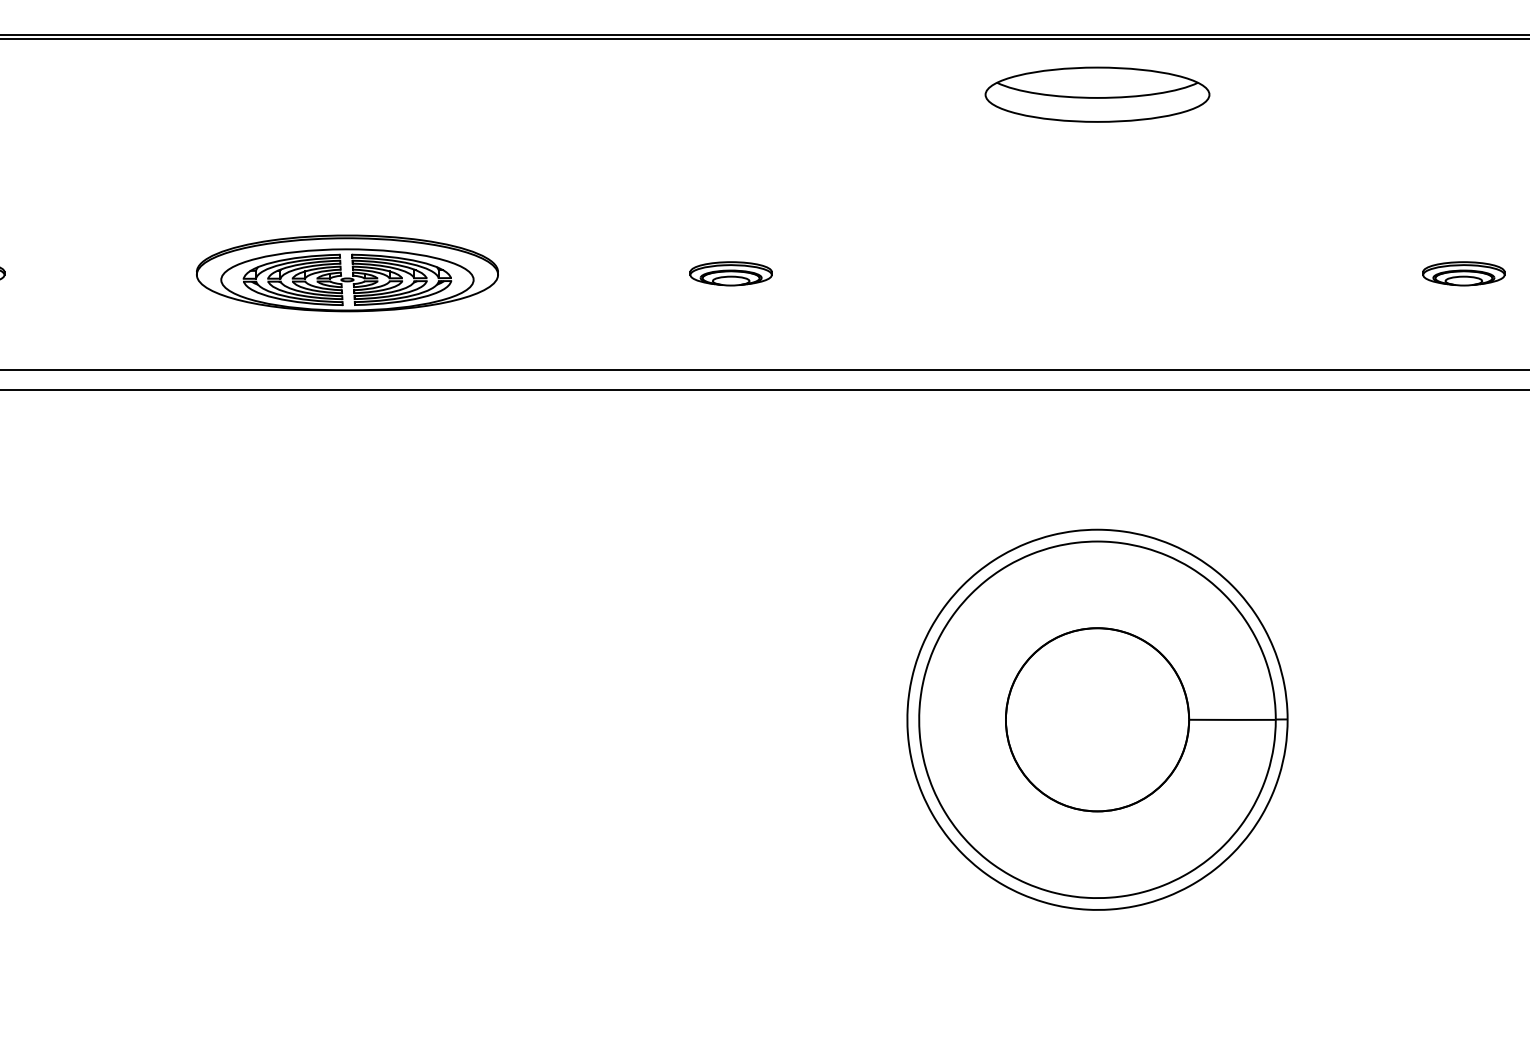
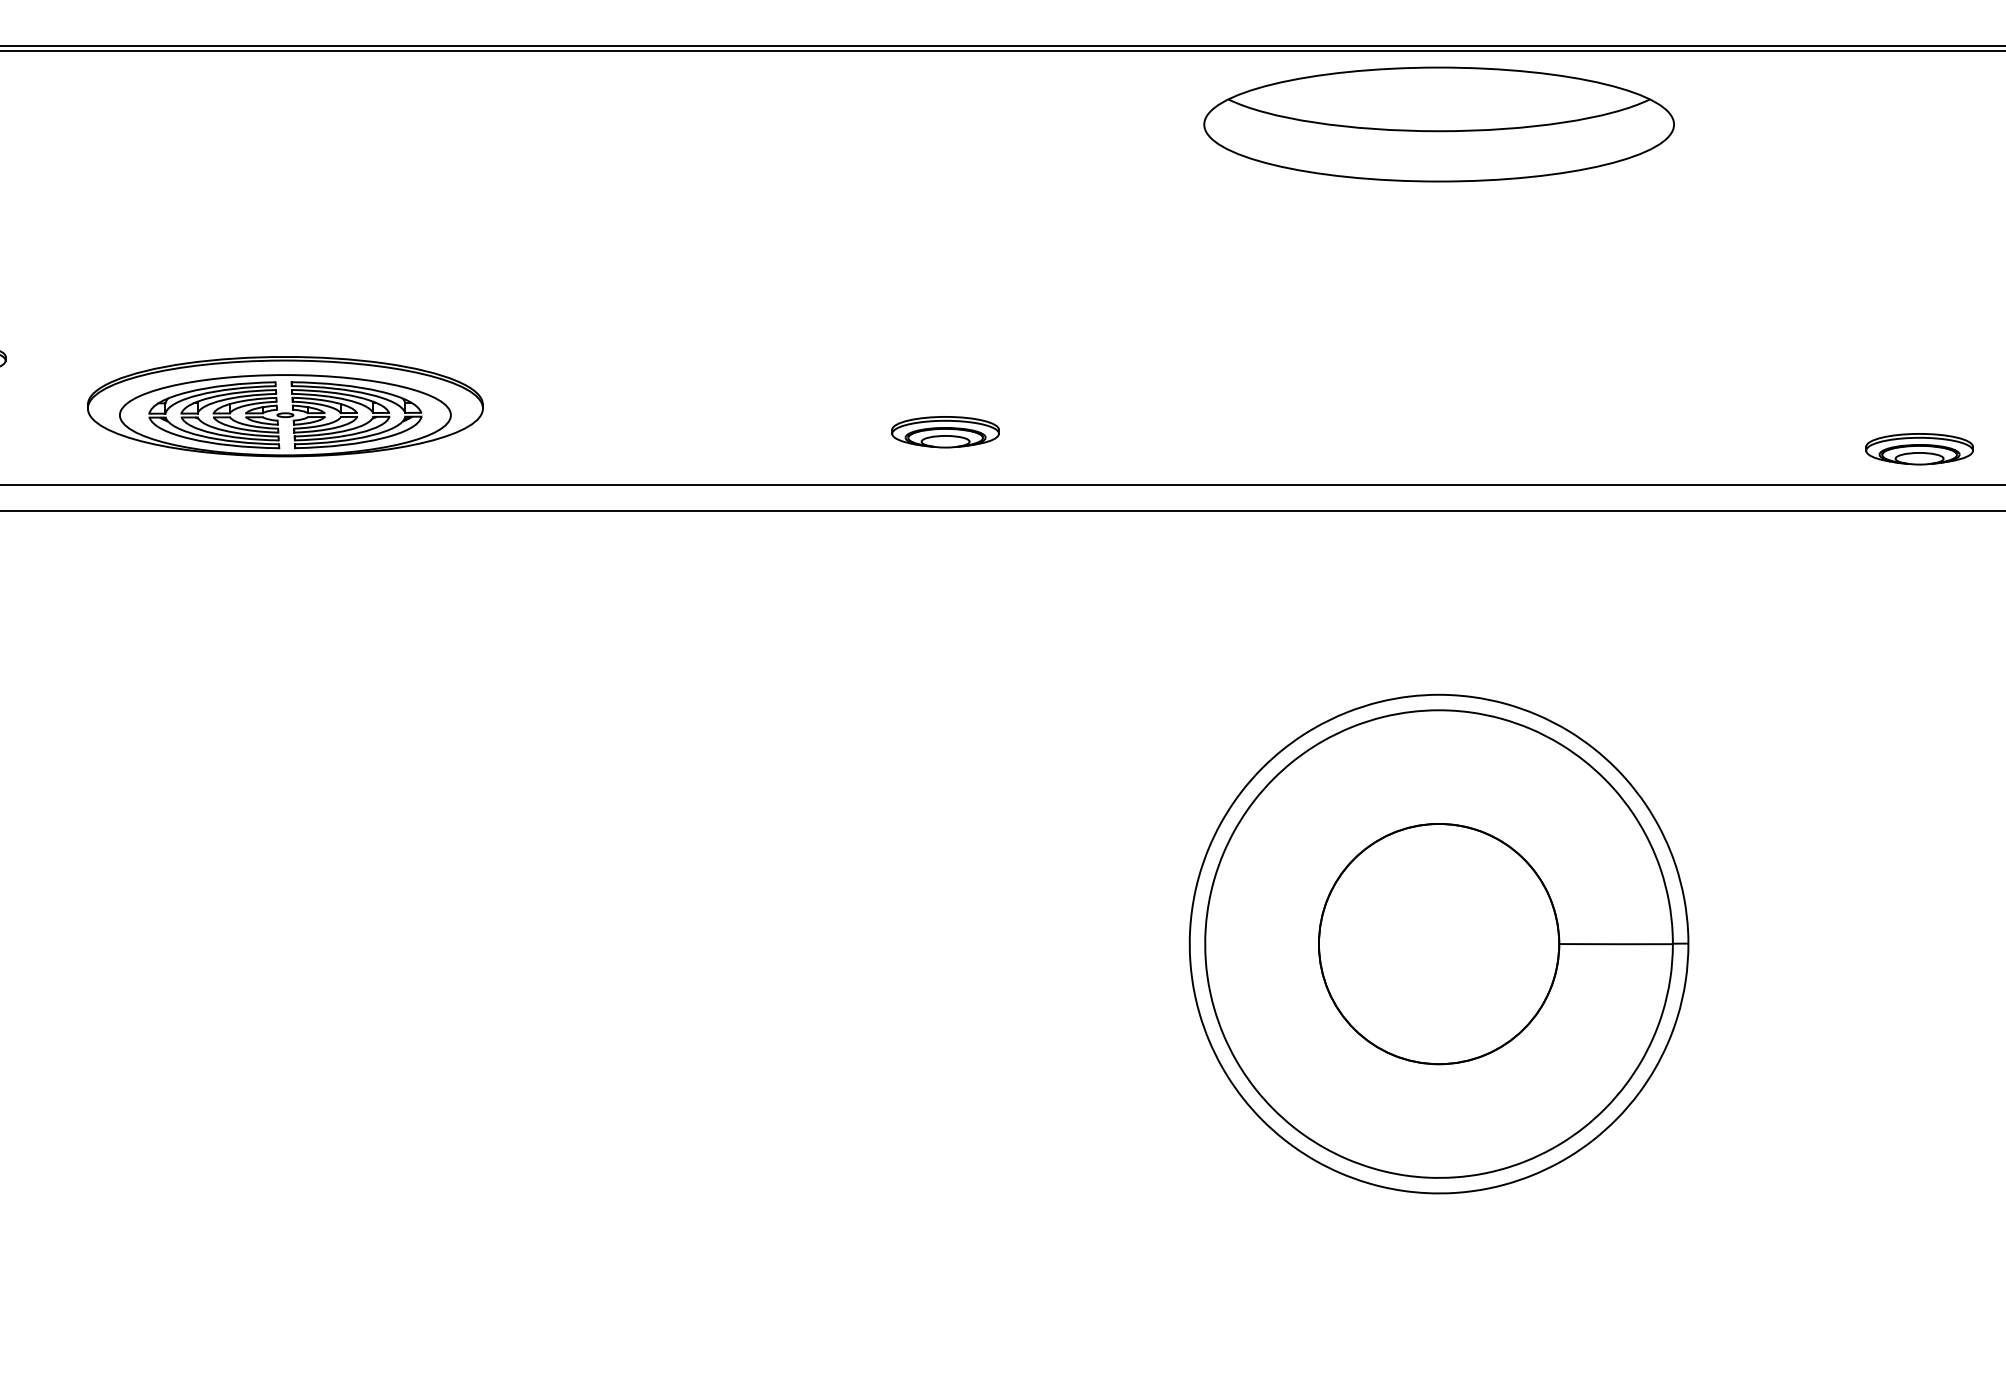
part: (1097, 94) -> (1438, 123), size x1.6
part: (347, 273) -> (285, 406), moved
part: (731, 274) -> (945, 432), moved
part: (1463, 274) -> (1919, 449), moved

